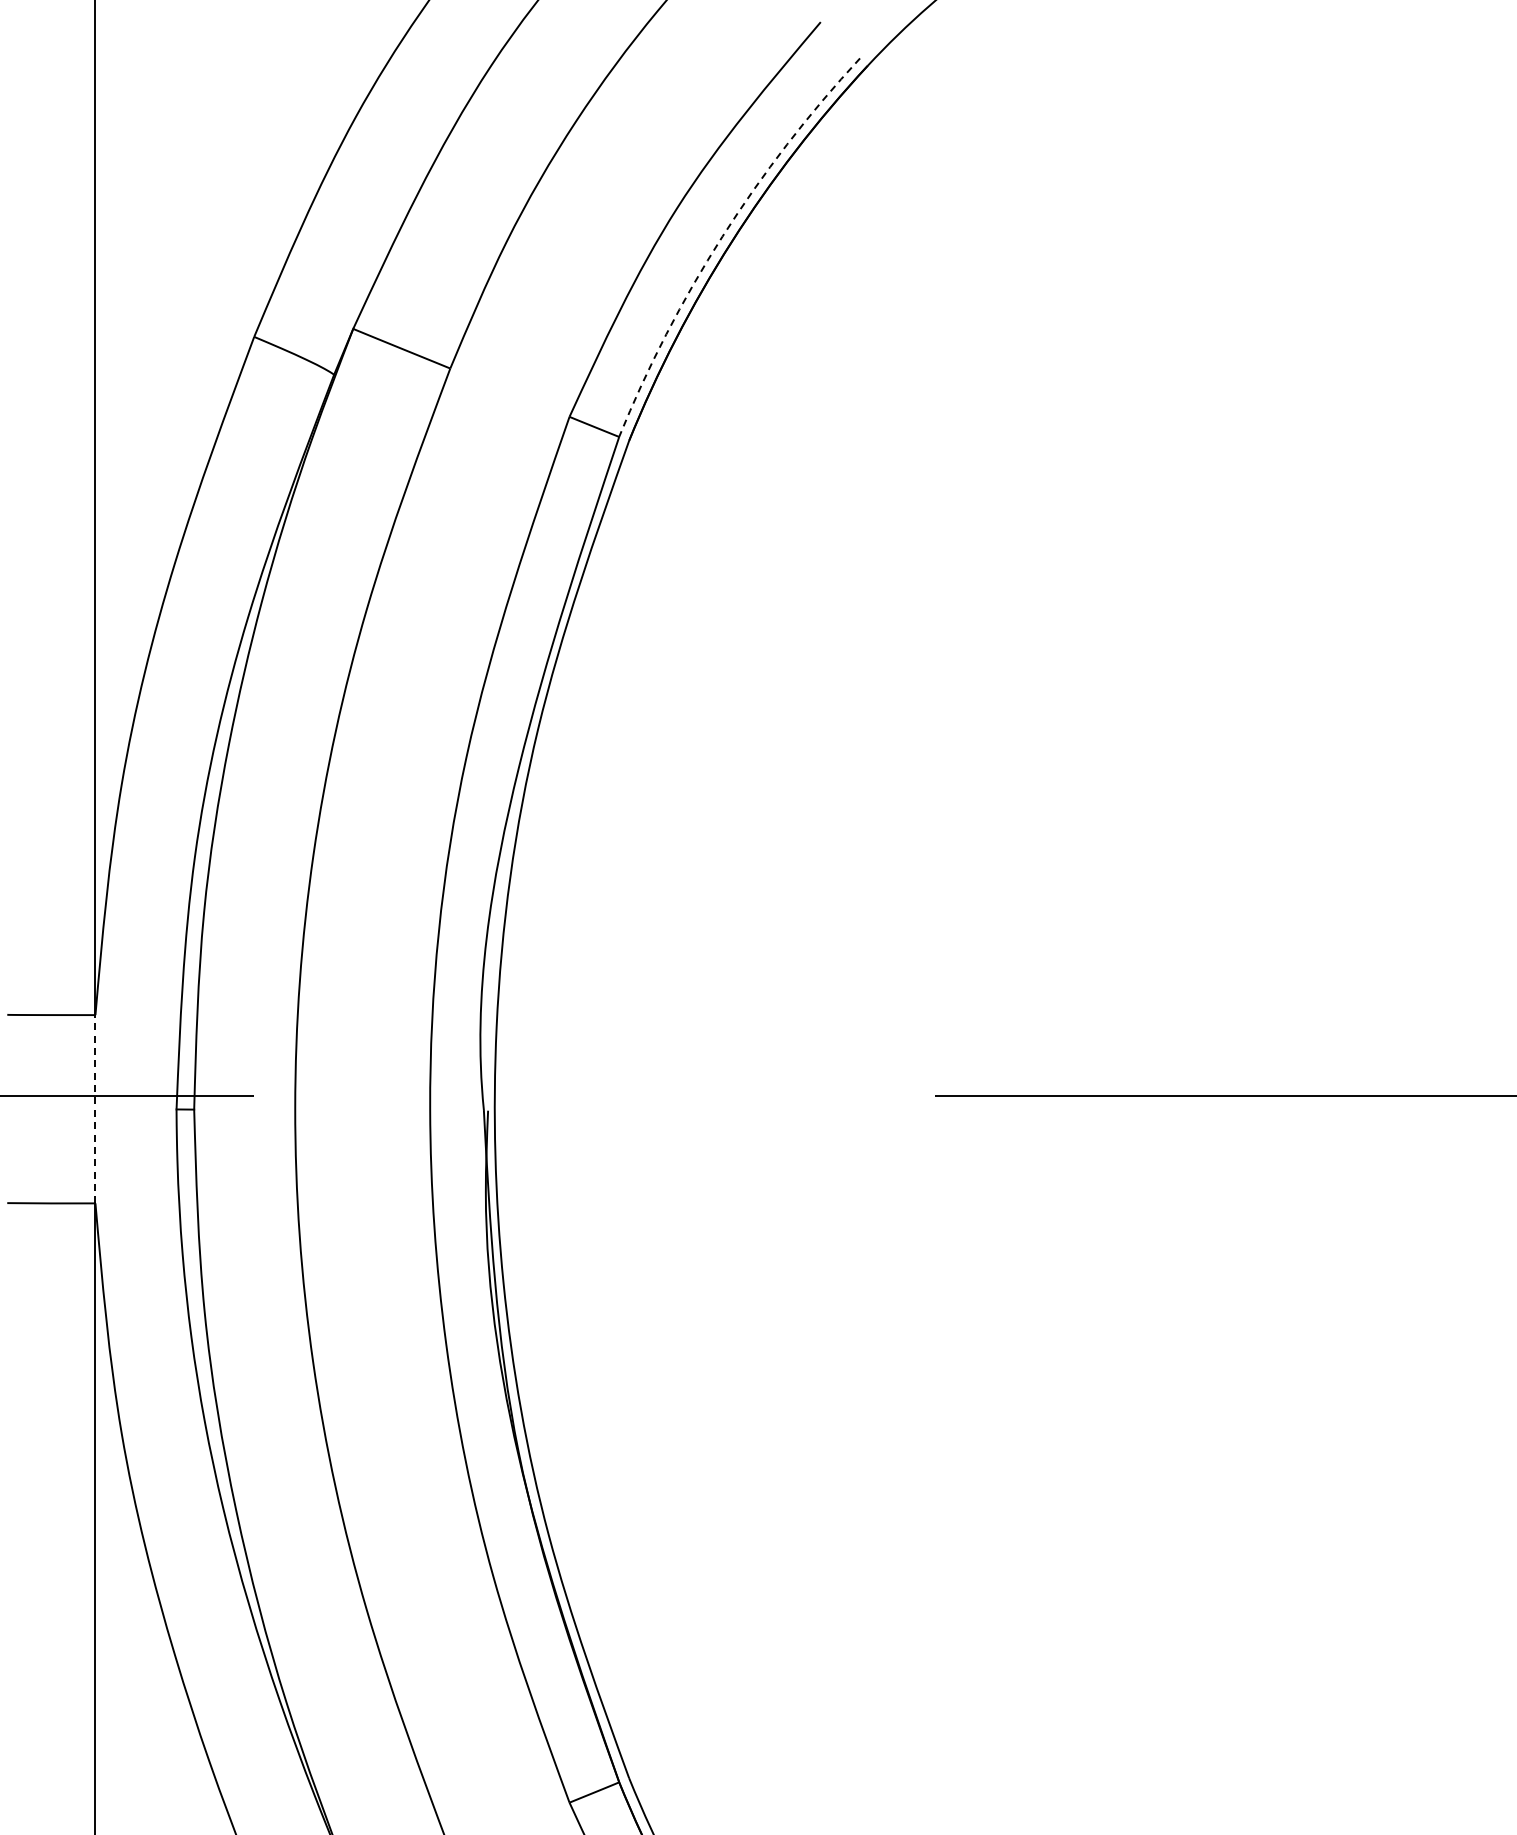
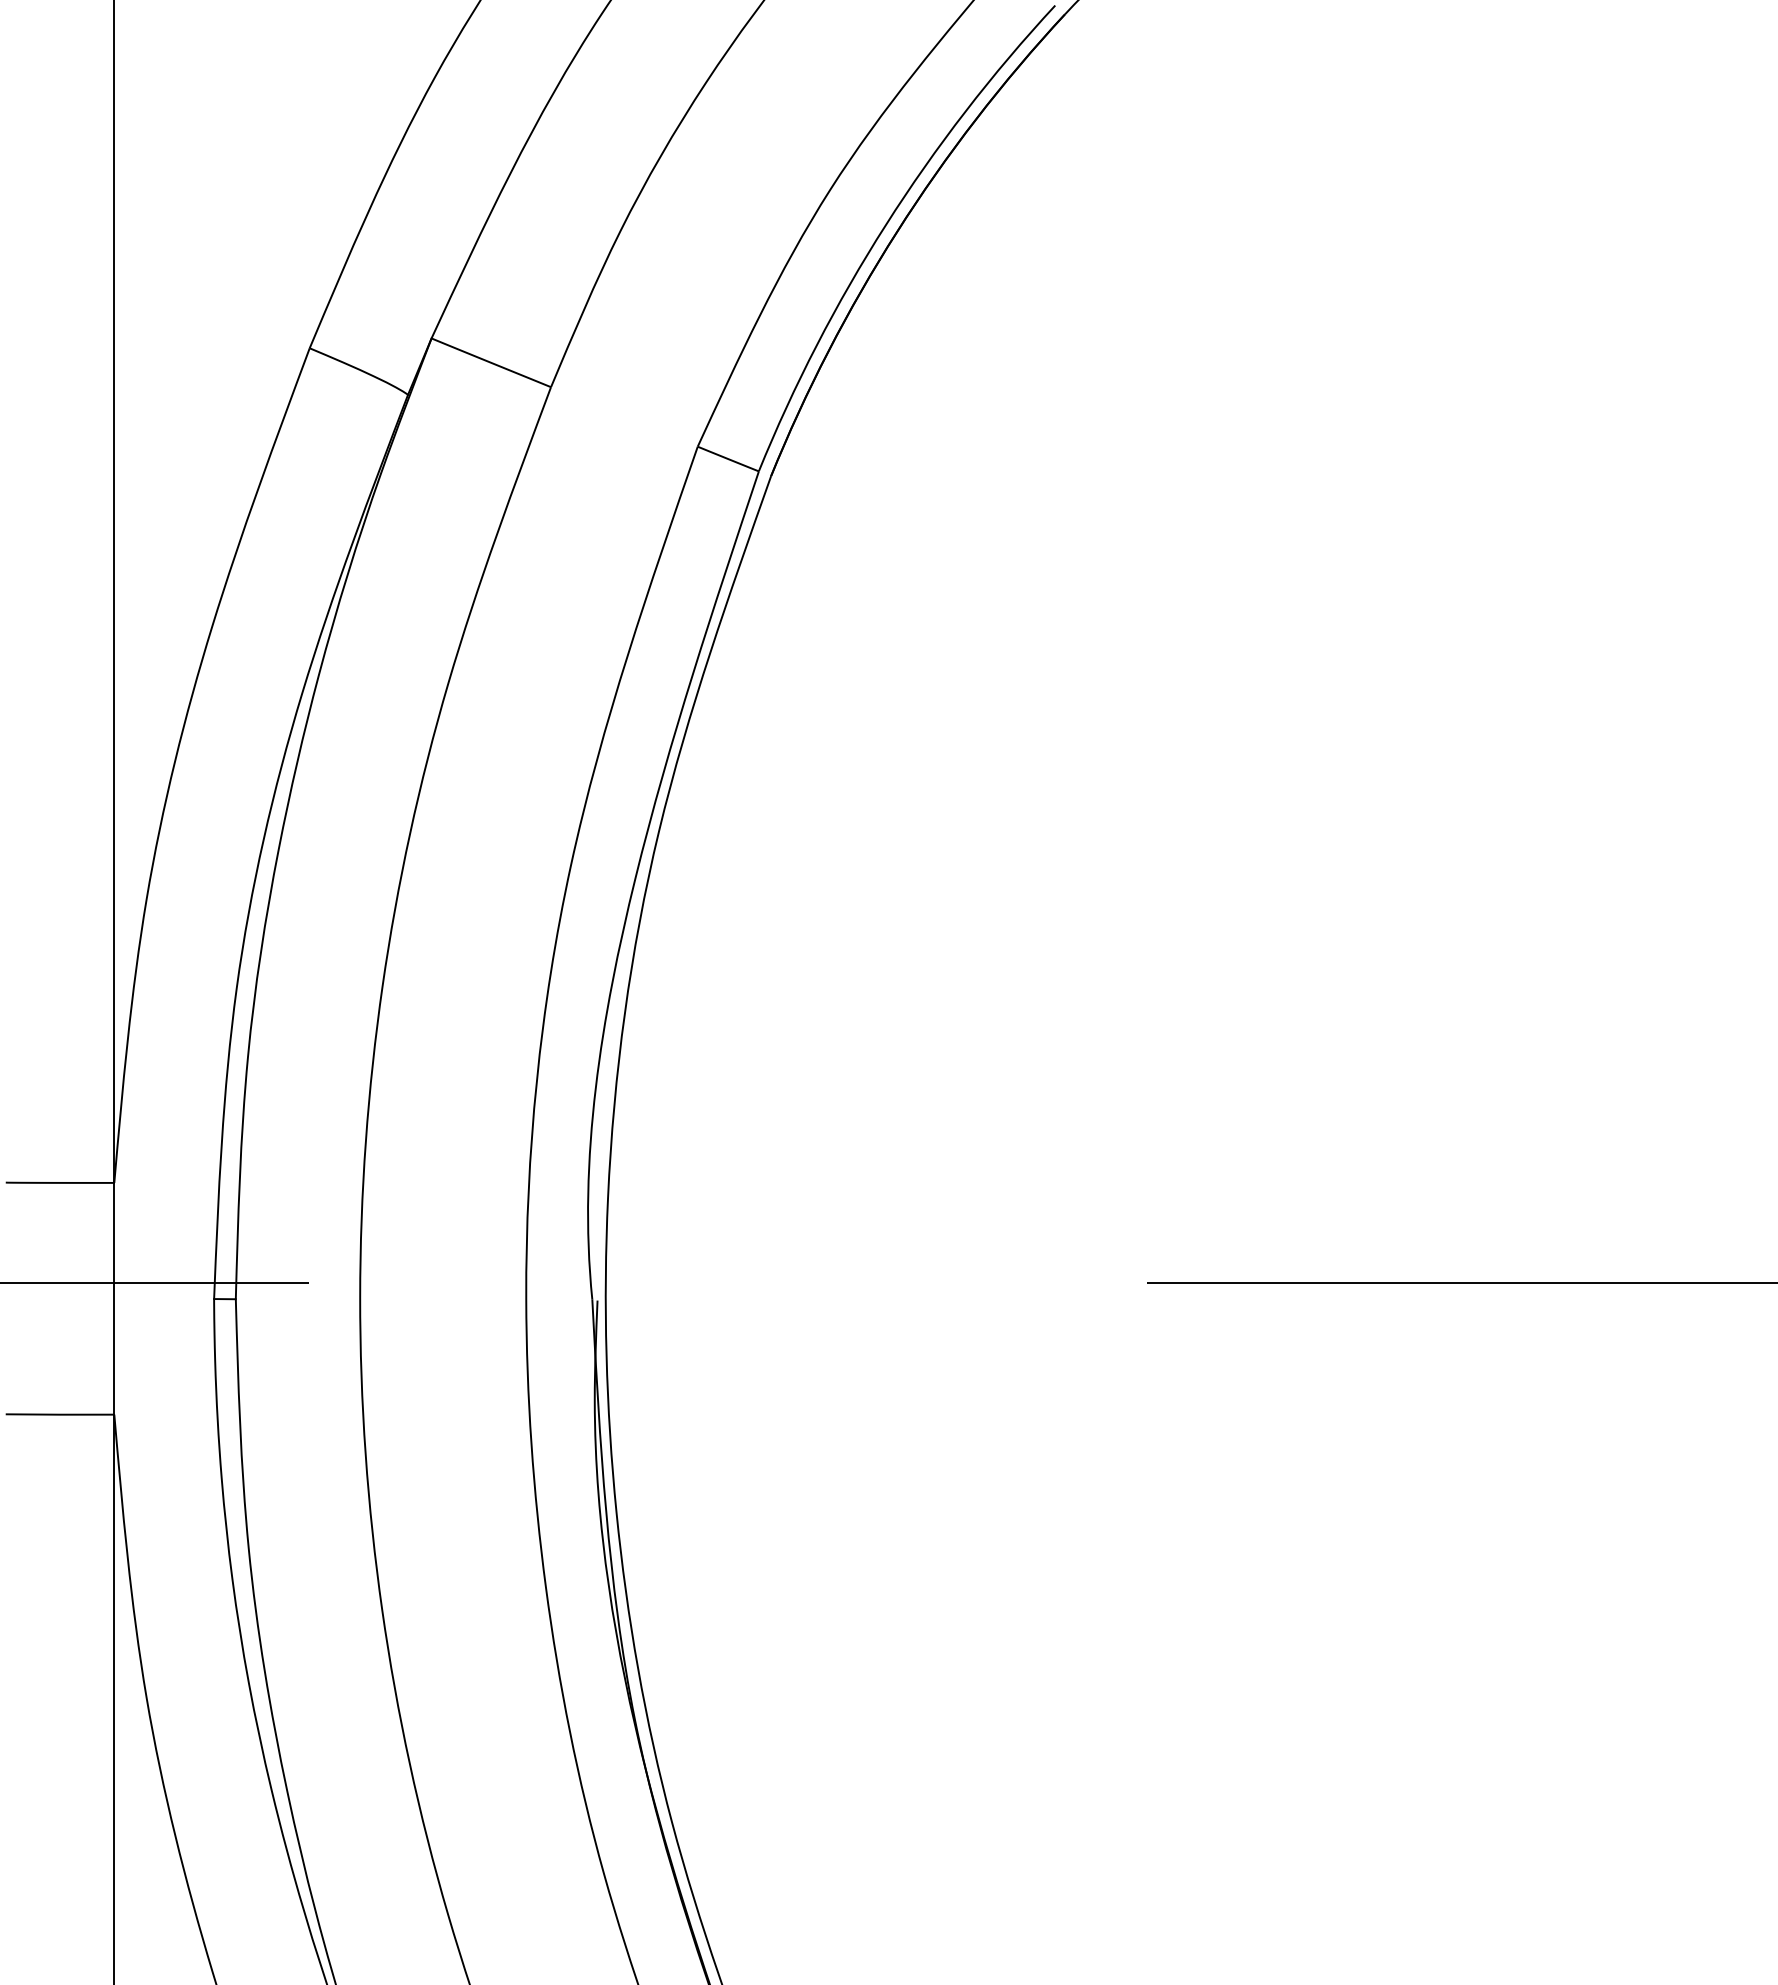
arc: (722, 236) -> (886, 224), dashed -> solid
line: (95, 1108) -> (114, 1297), dashed -> solid

